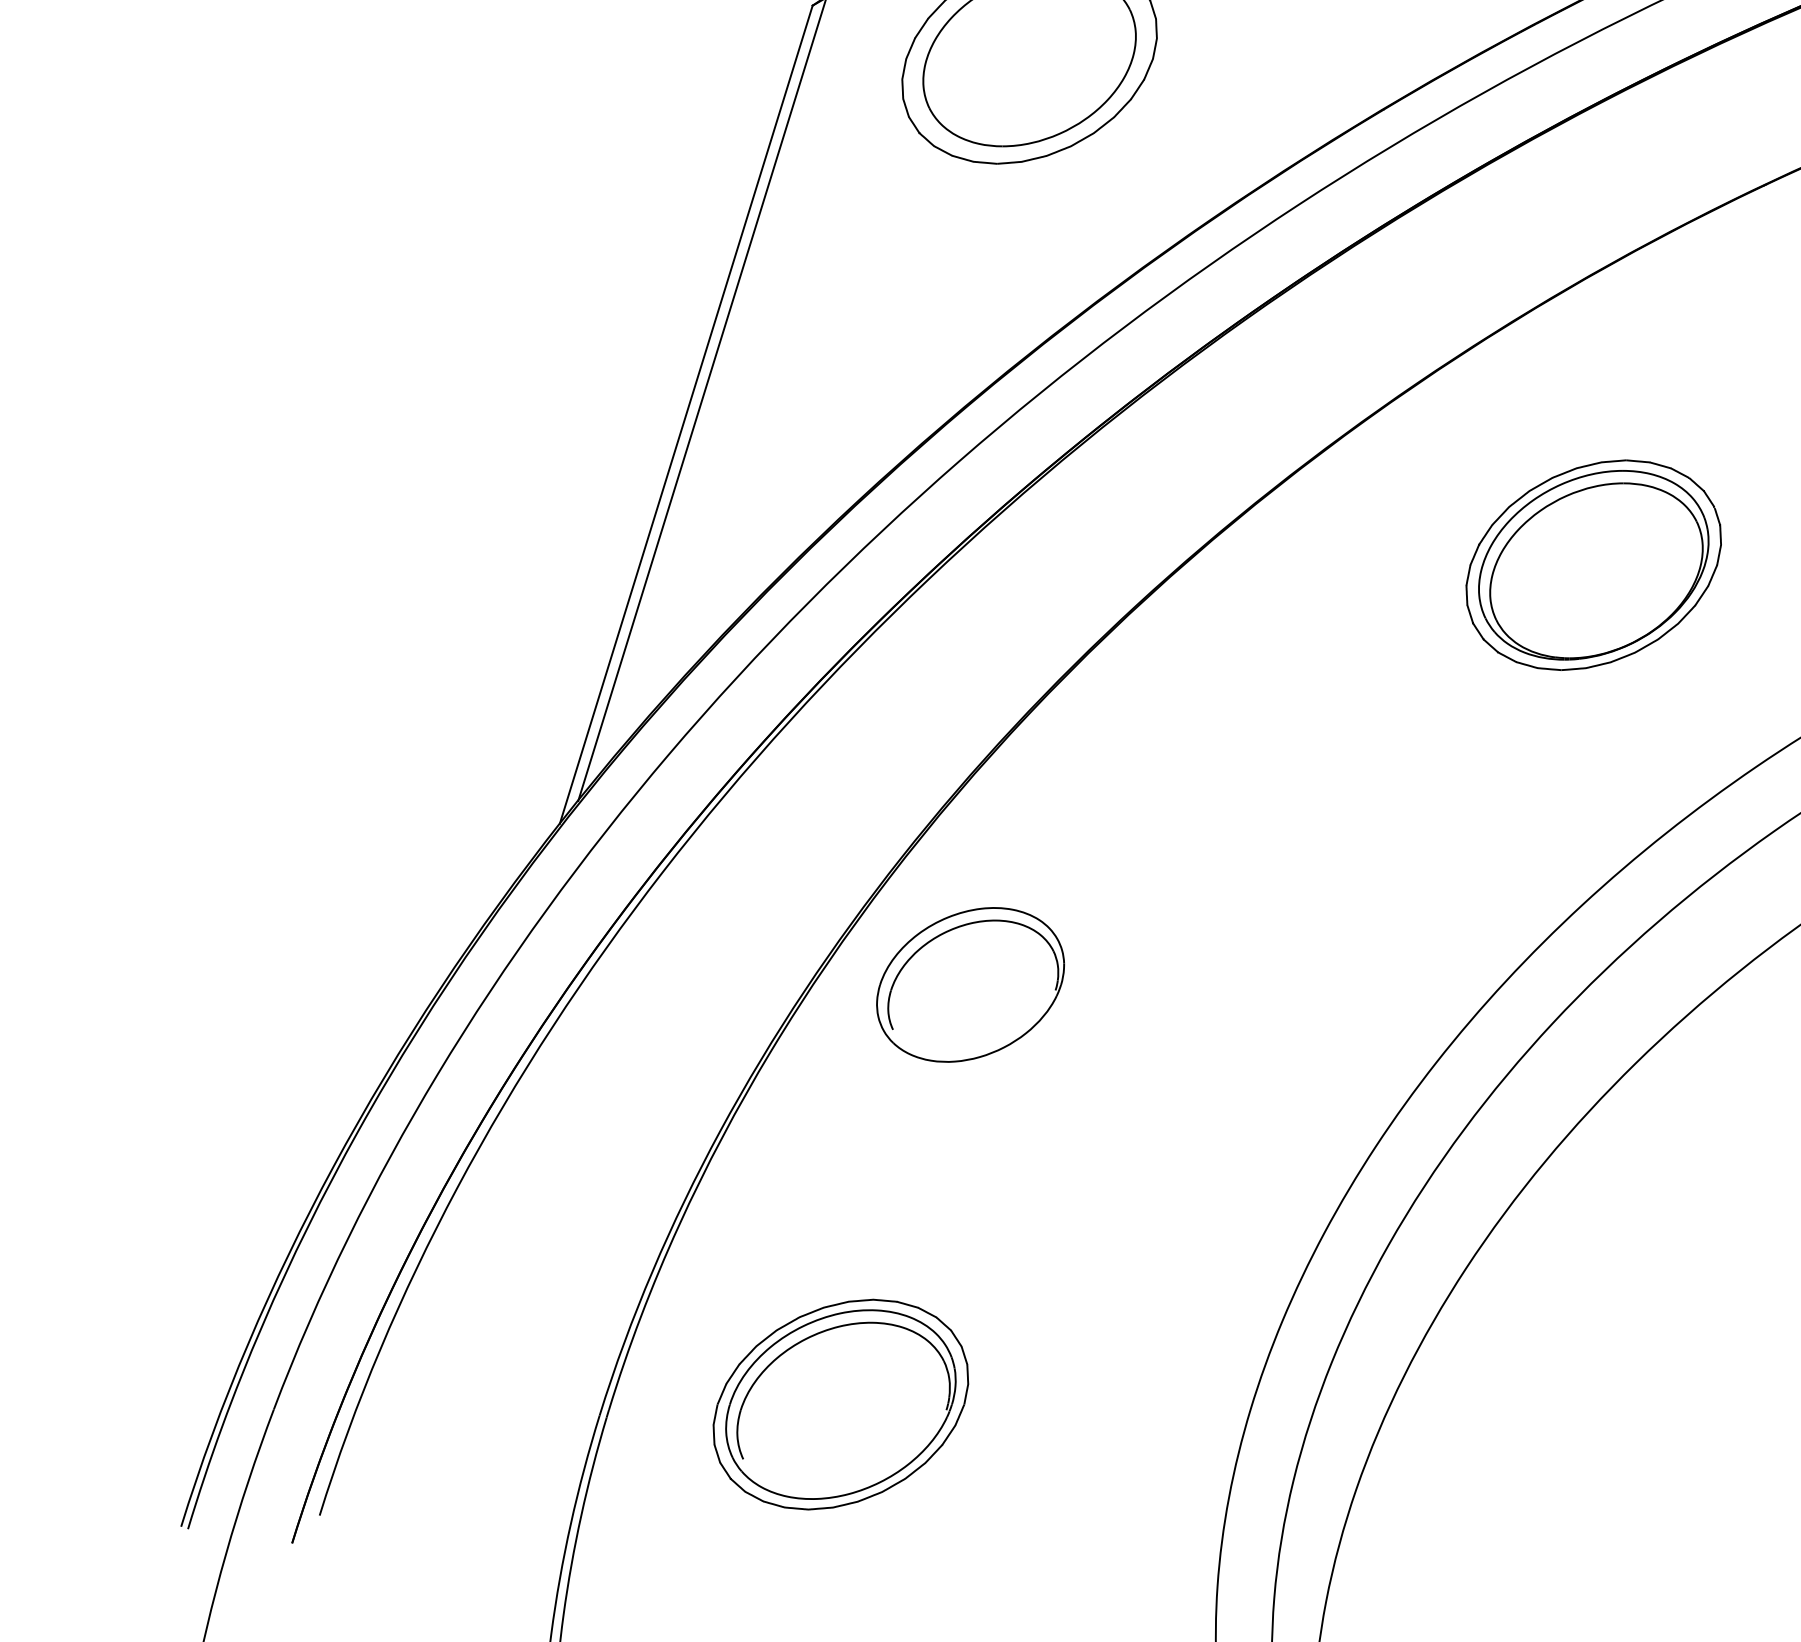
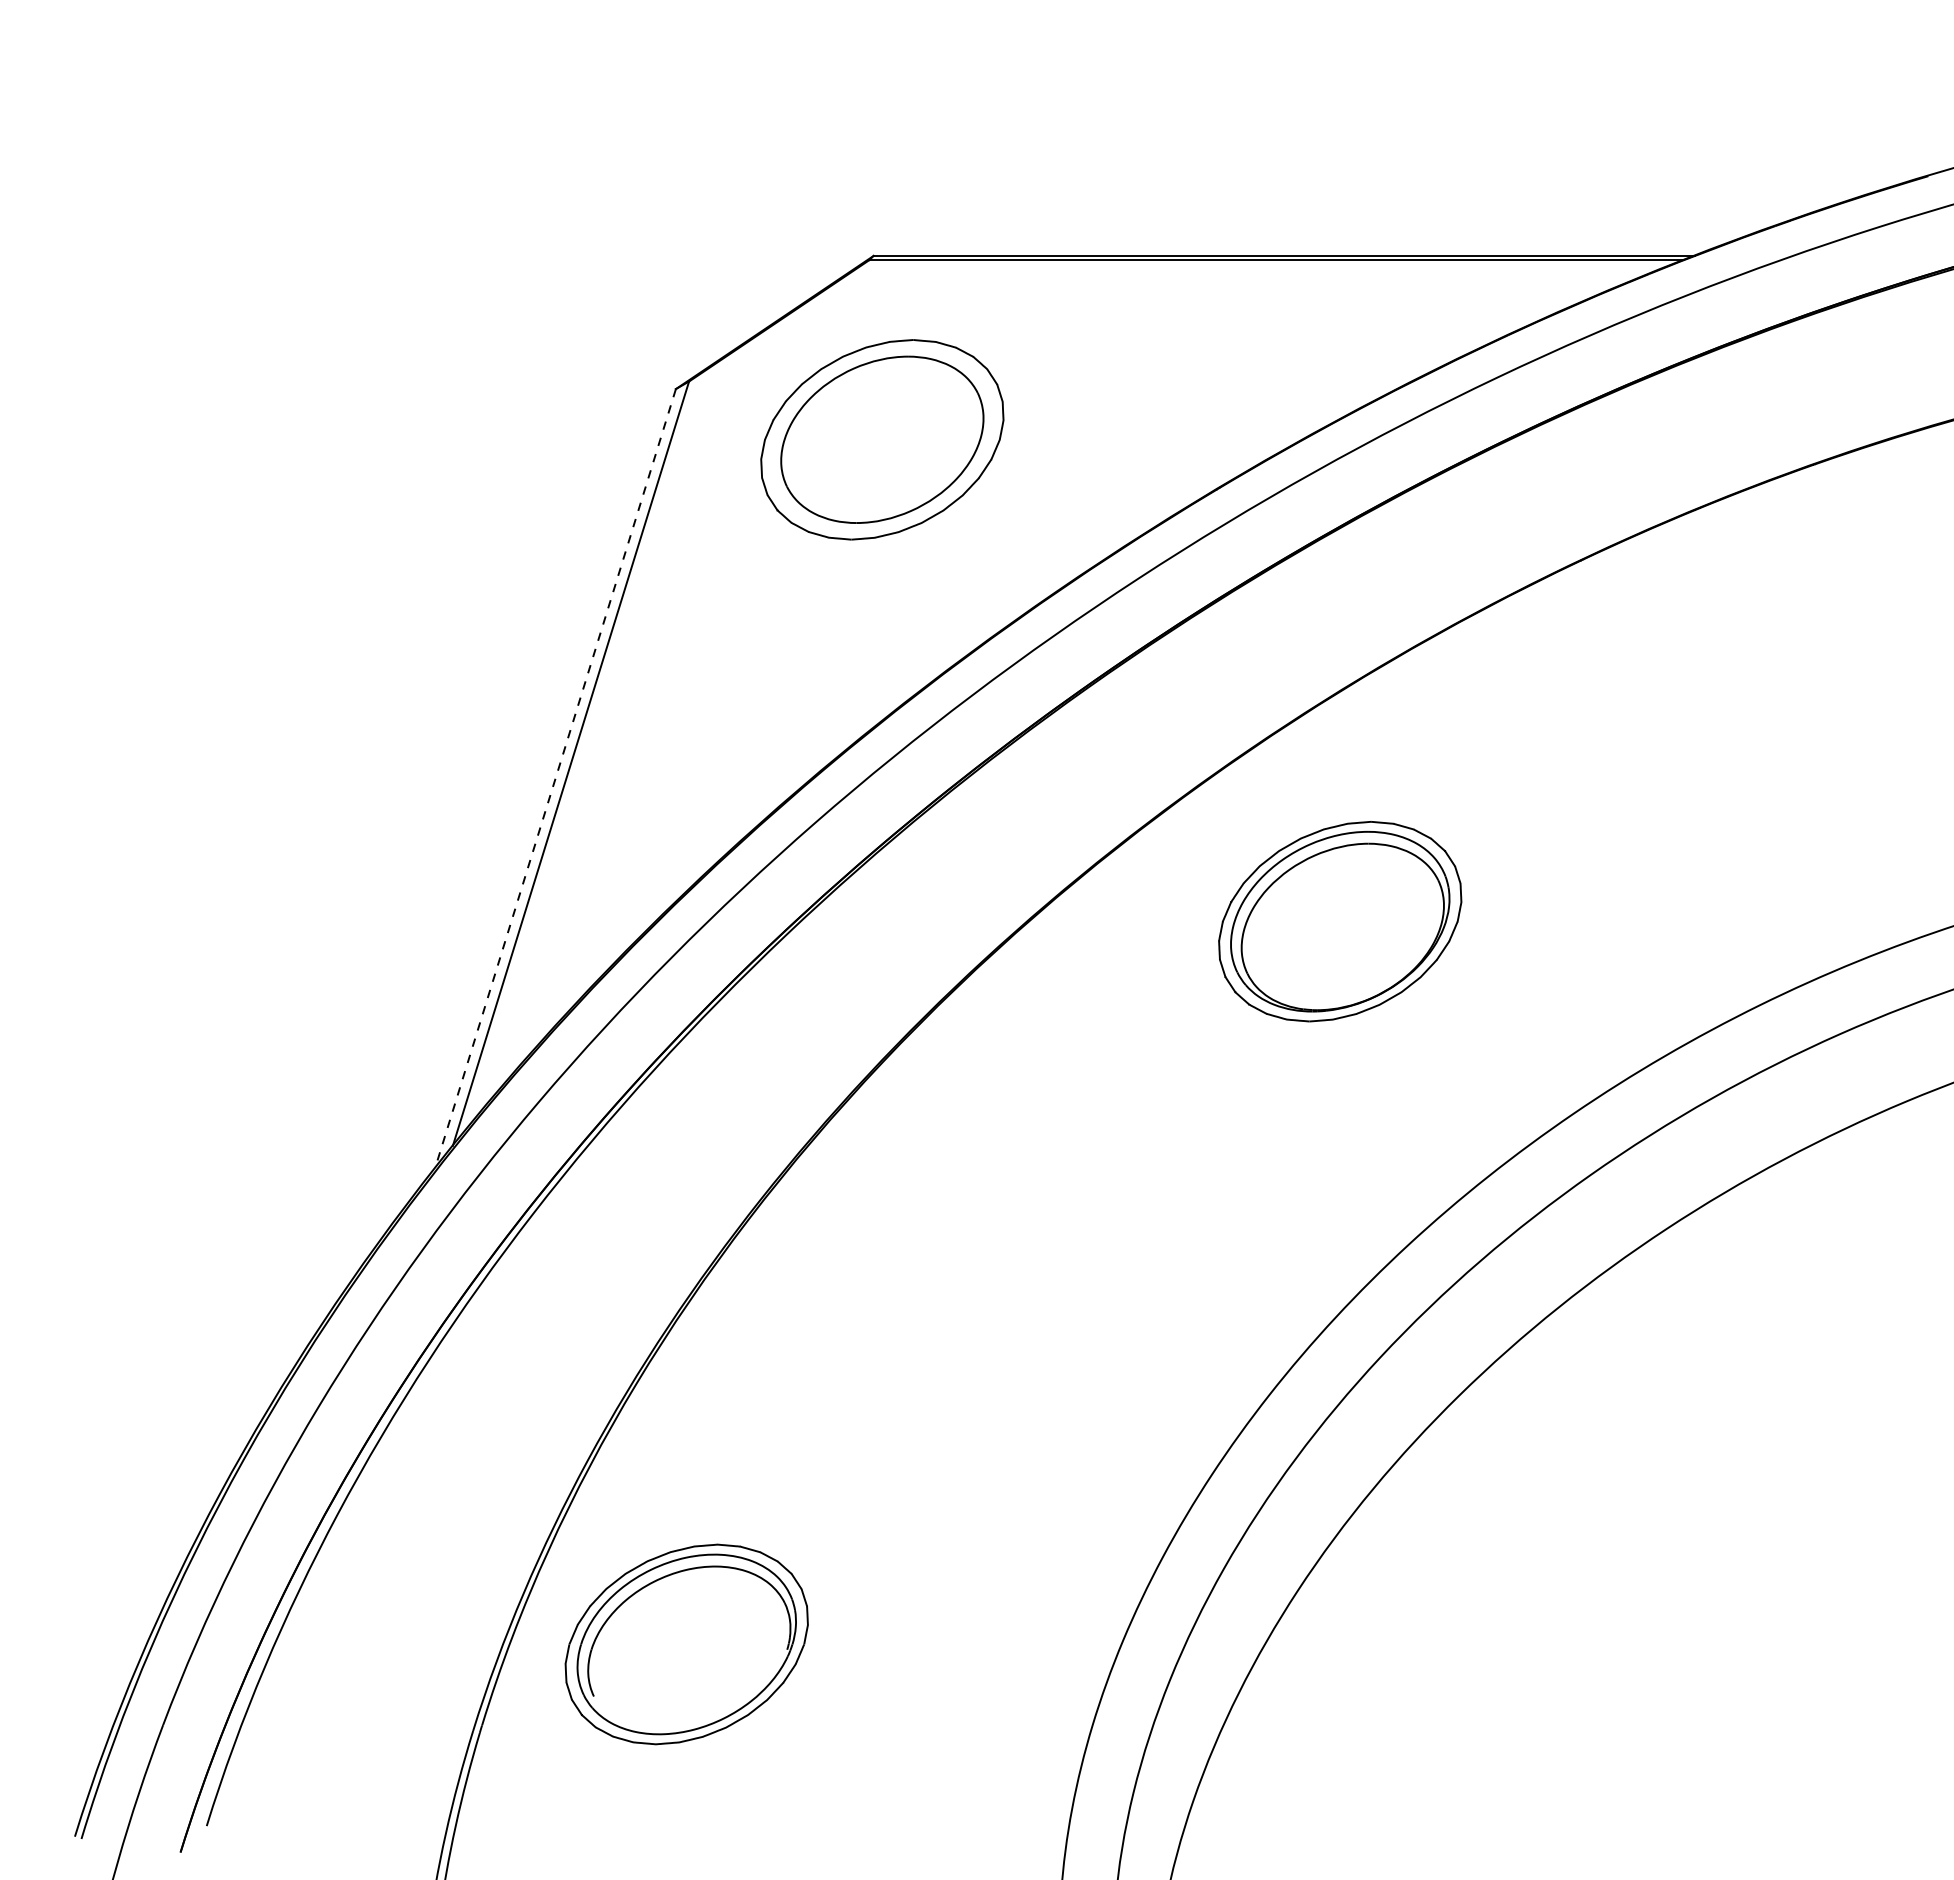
line: (686, 414) -> (555, 778), solid -> dashed
part: (1594, 565) -> (1340, 921), moved
part: (970, 984) -> (826, 1320), removed
part: (840, 1404) -> (686, 1644), moved

